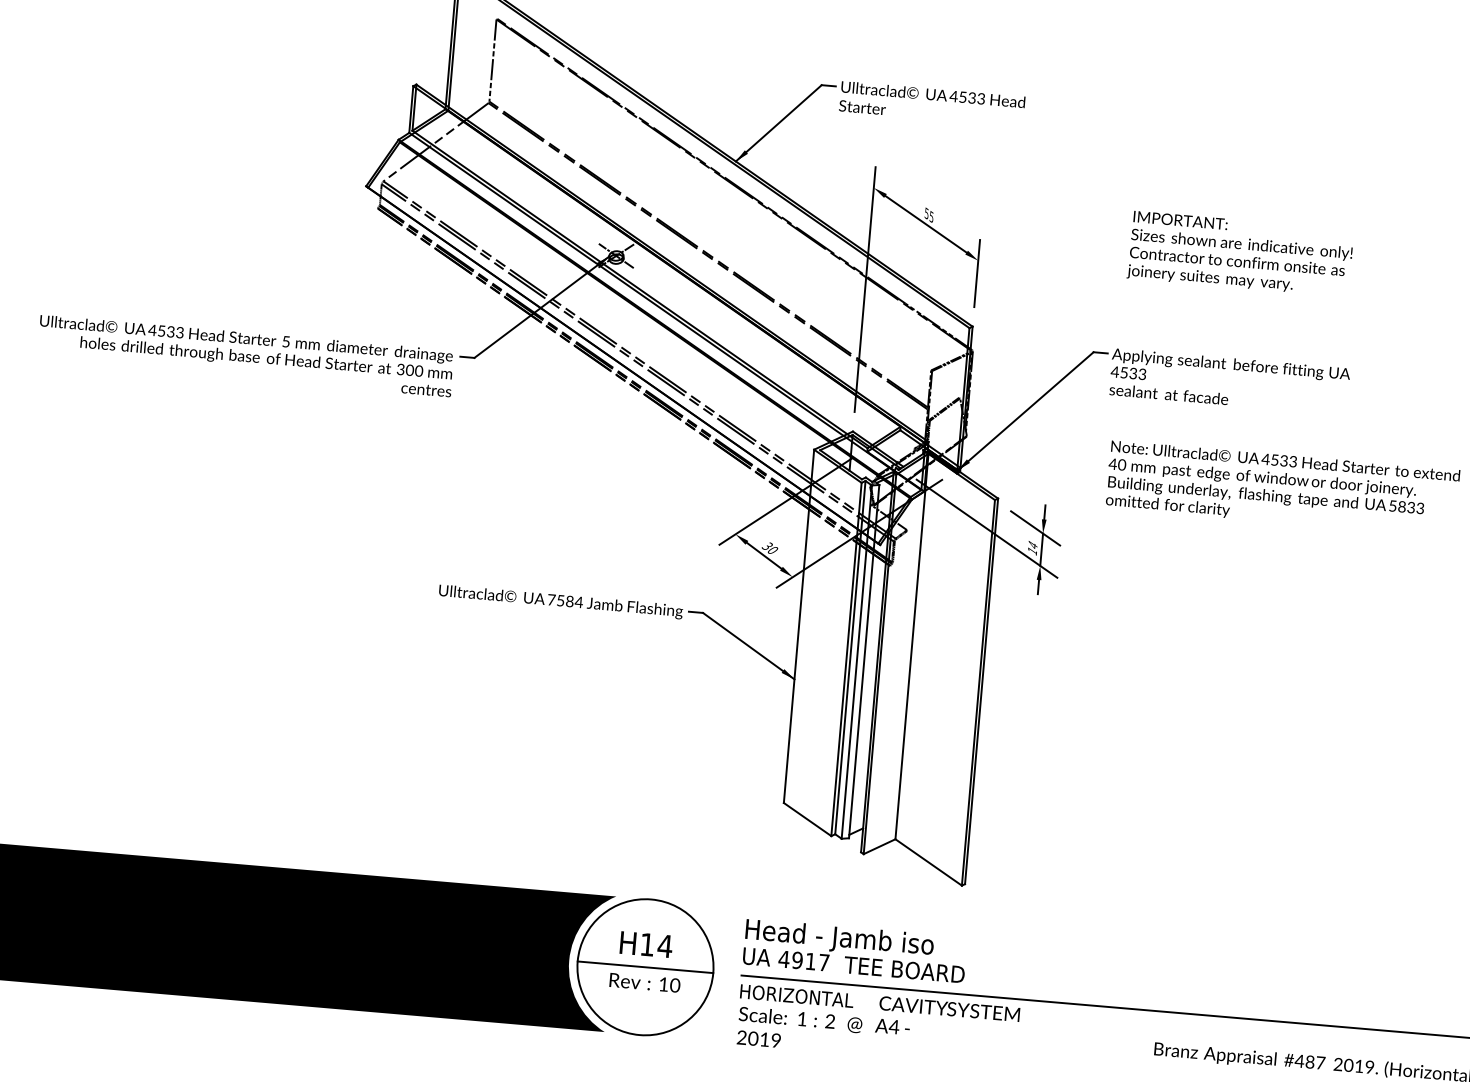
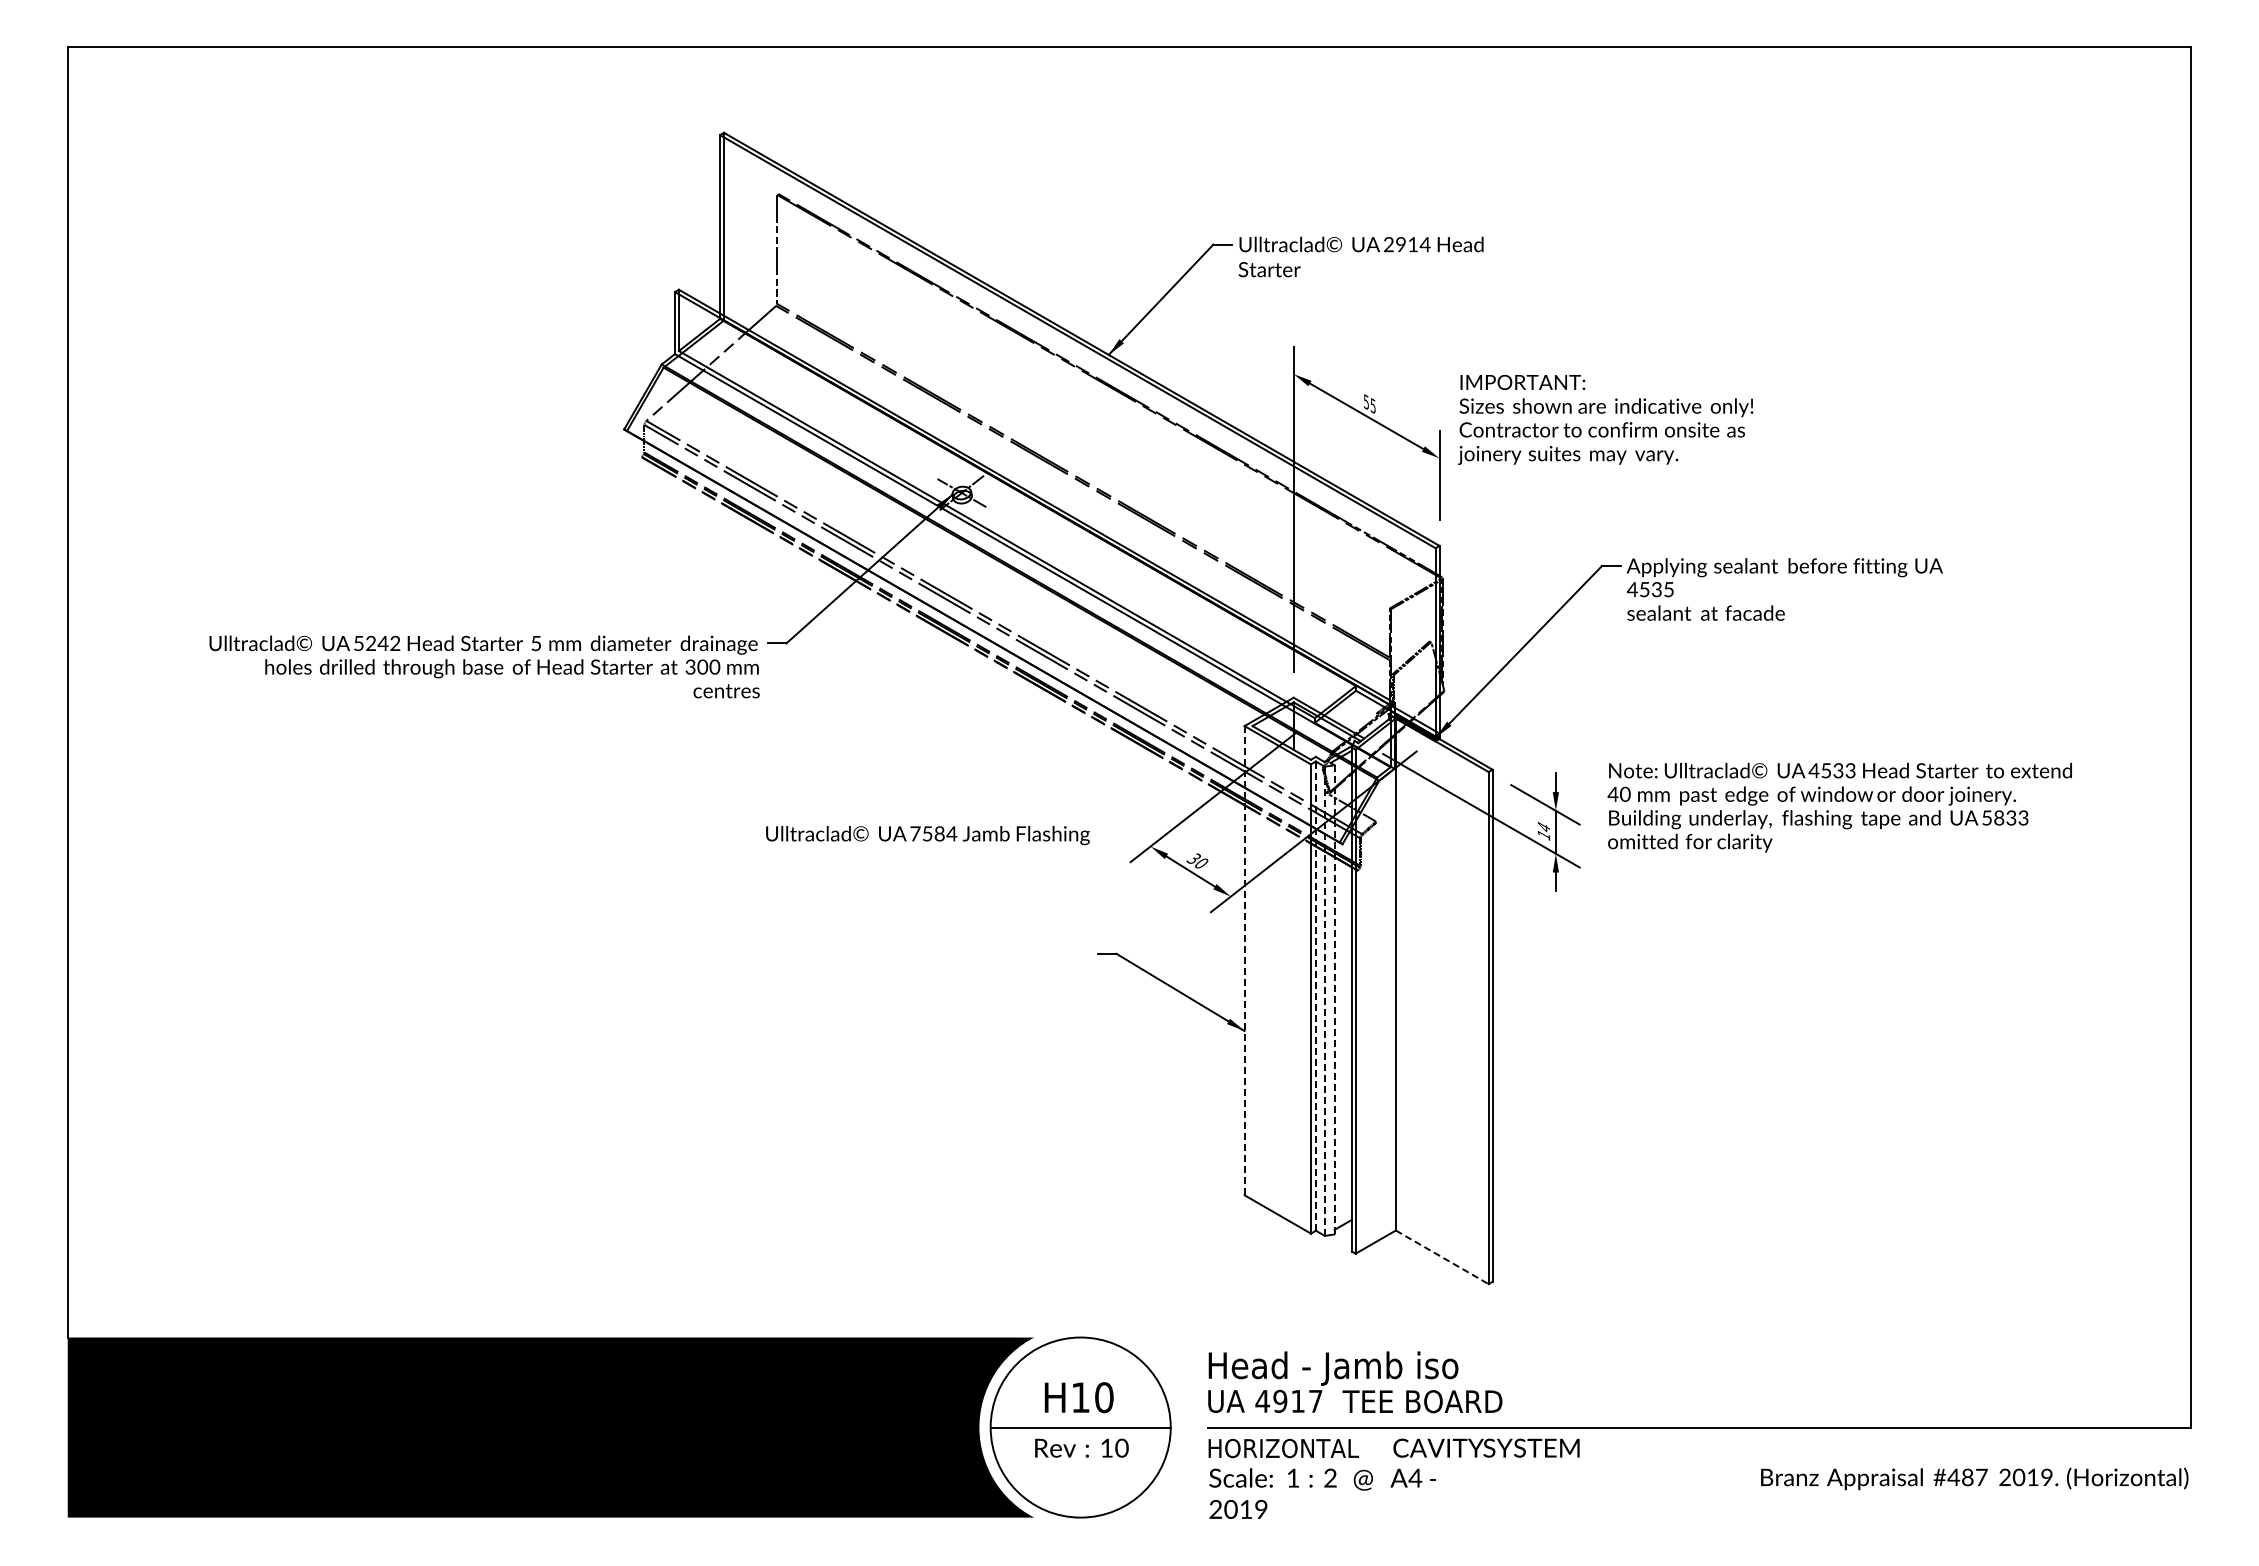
text: (967, 97) -> (1406, 244), 4533 -> 2914
text: (1240, 253) -> (1605, 419), moved
text: (165, 331) -> (376, 643), 4533 -> 5242
text: (1142, 374) -> (1668, 589), 4533 -> 4535
text: (1282, 488) -> (1839, 807), moved
text: (560, 601) -> (927, 835), moved
line: (798, 626) -> (1244, 960), solid -> dashed
line: (850, 657) -> (1315, 996), solid -> dashed
line: (864, 661) -> (1334, 999), solid -> dashed
line: (856, 662) -> (1324, 1001), solid -> dashed
line: (928, 862) -> (1442, 1257), solid -> dashed
text: (665, 946) -> (1104, 1397), H14 -> H10

